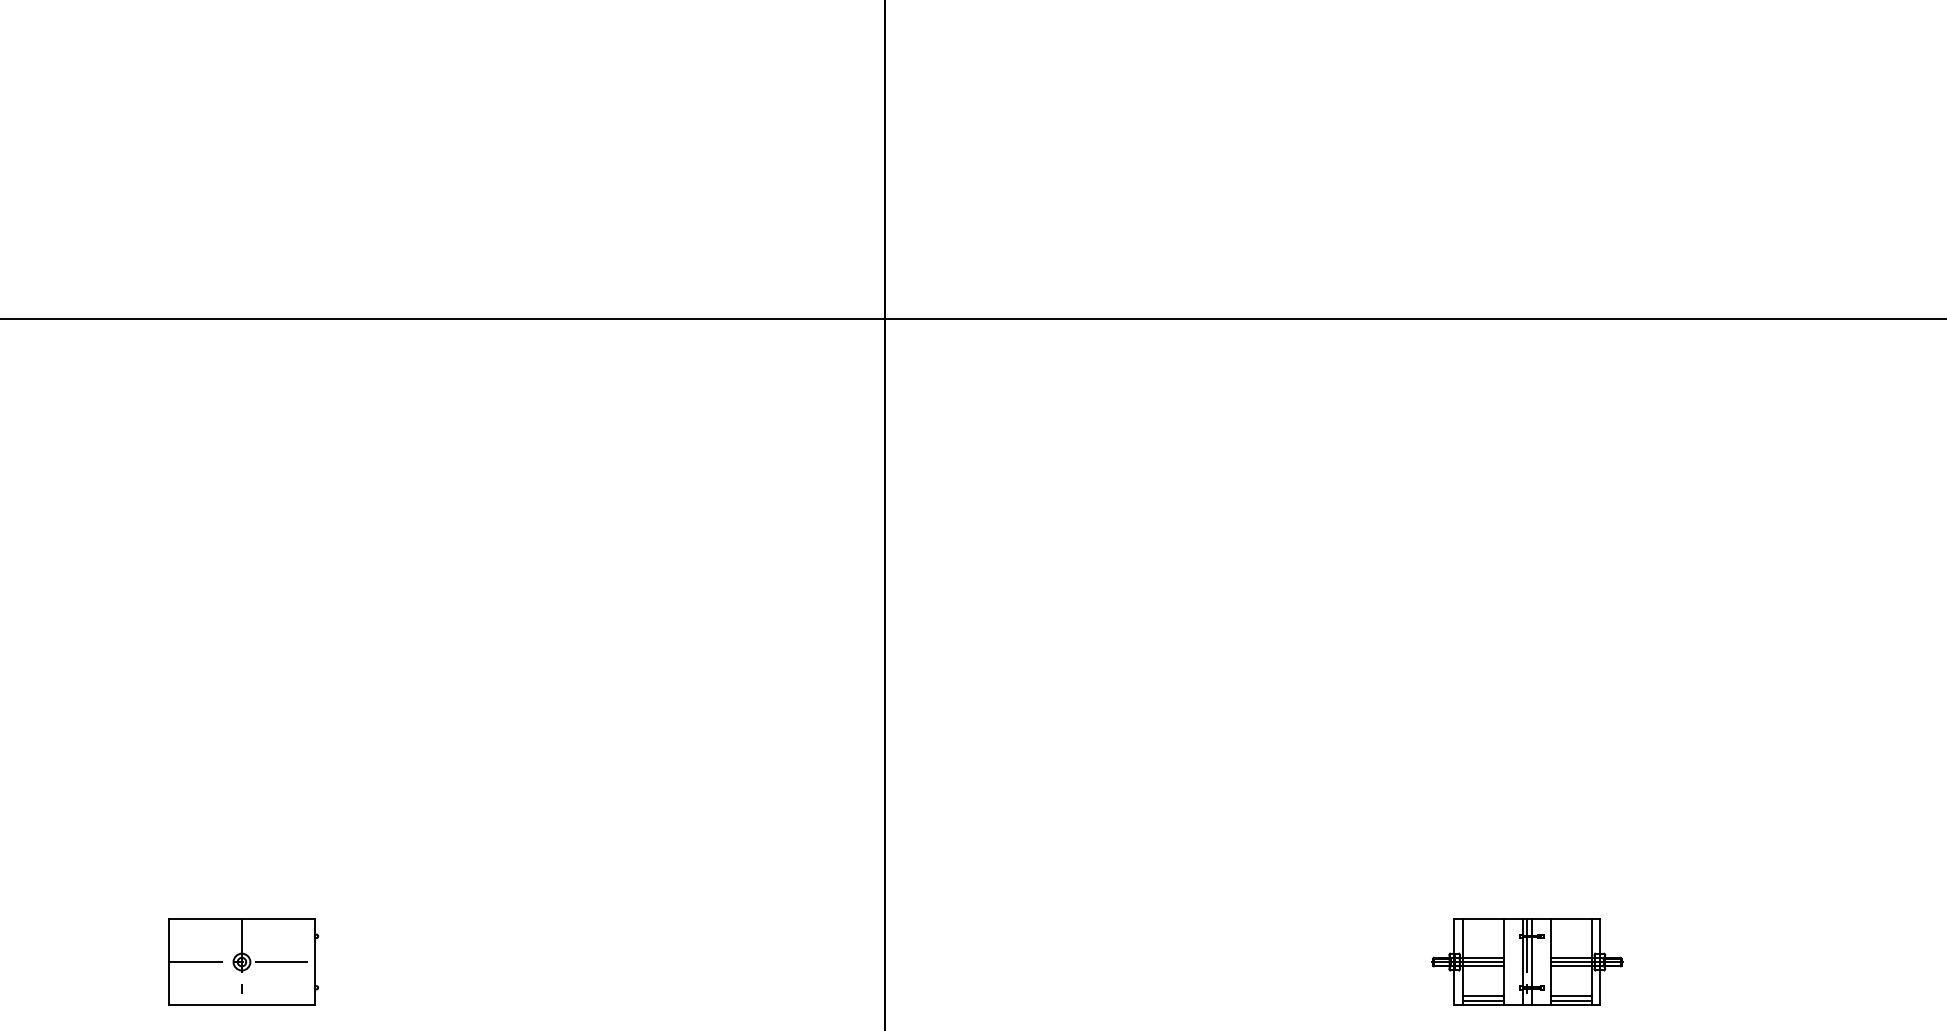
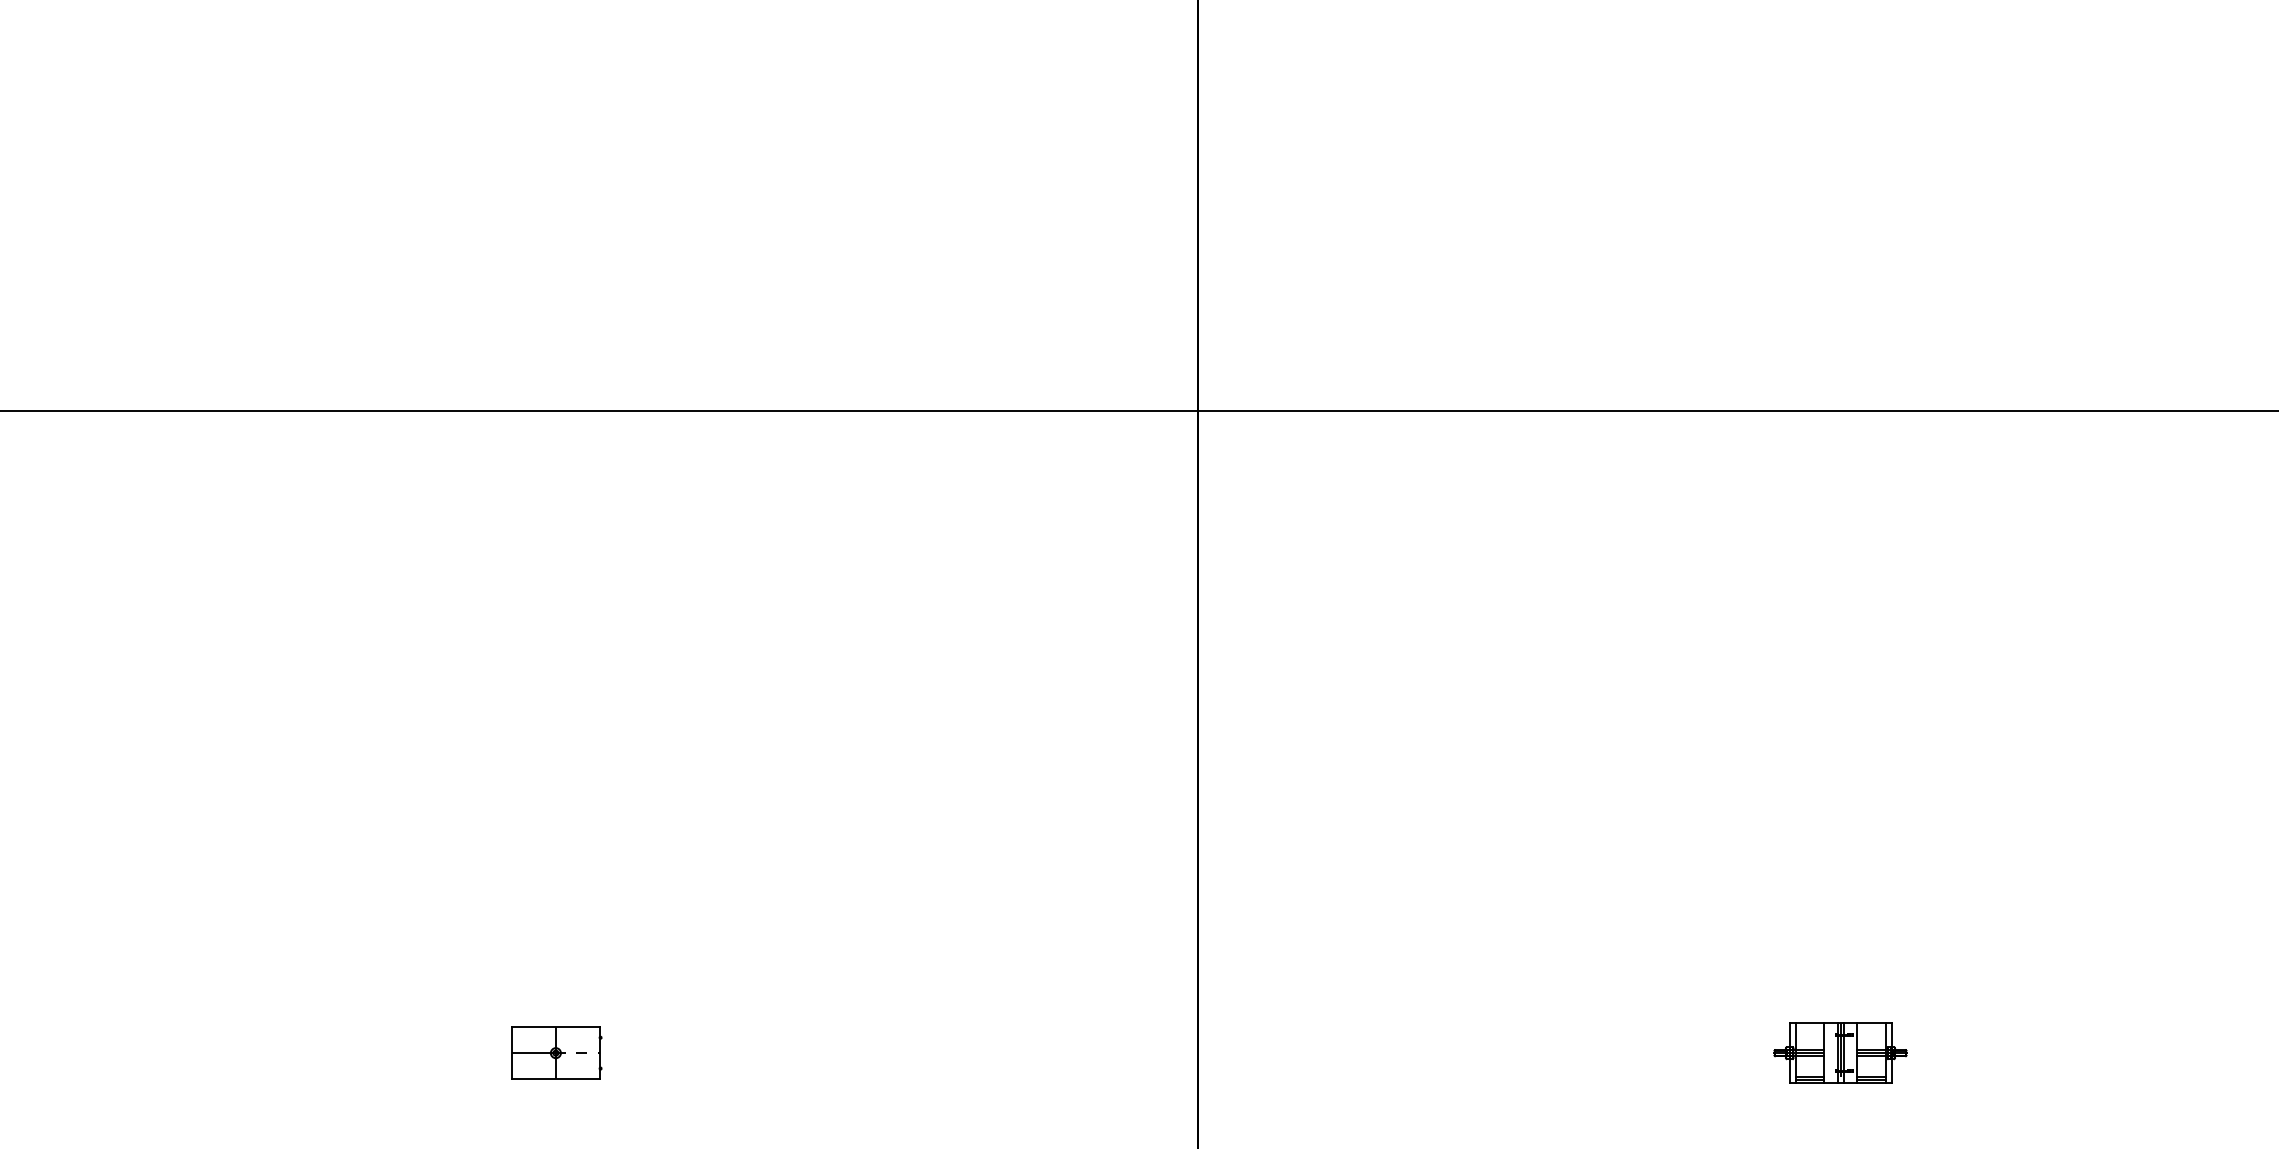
part: (243, 961) -> (556, 1052), size x0.6
part: (1527, 961) -> (1840, 1052), size x0.7

